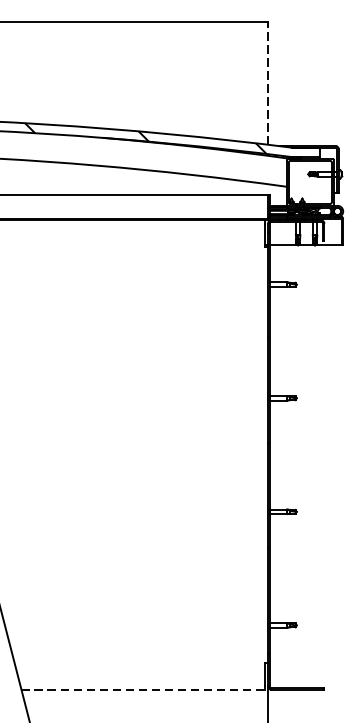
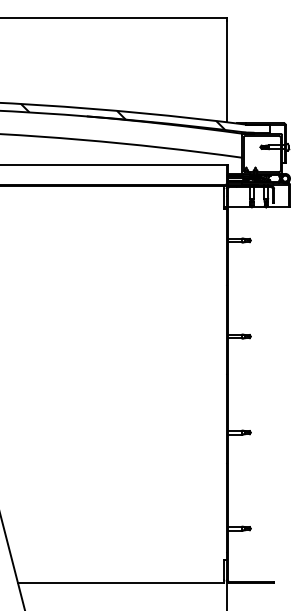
line: (268, 84) -> (226, 71), dashed -> solid
line: (142, 690) -> (120, 583), dashed -> solid

